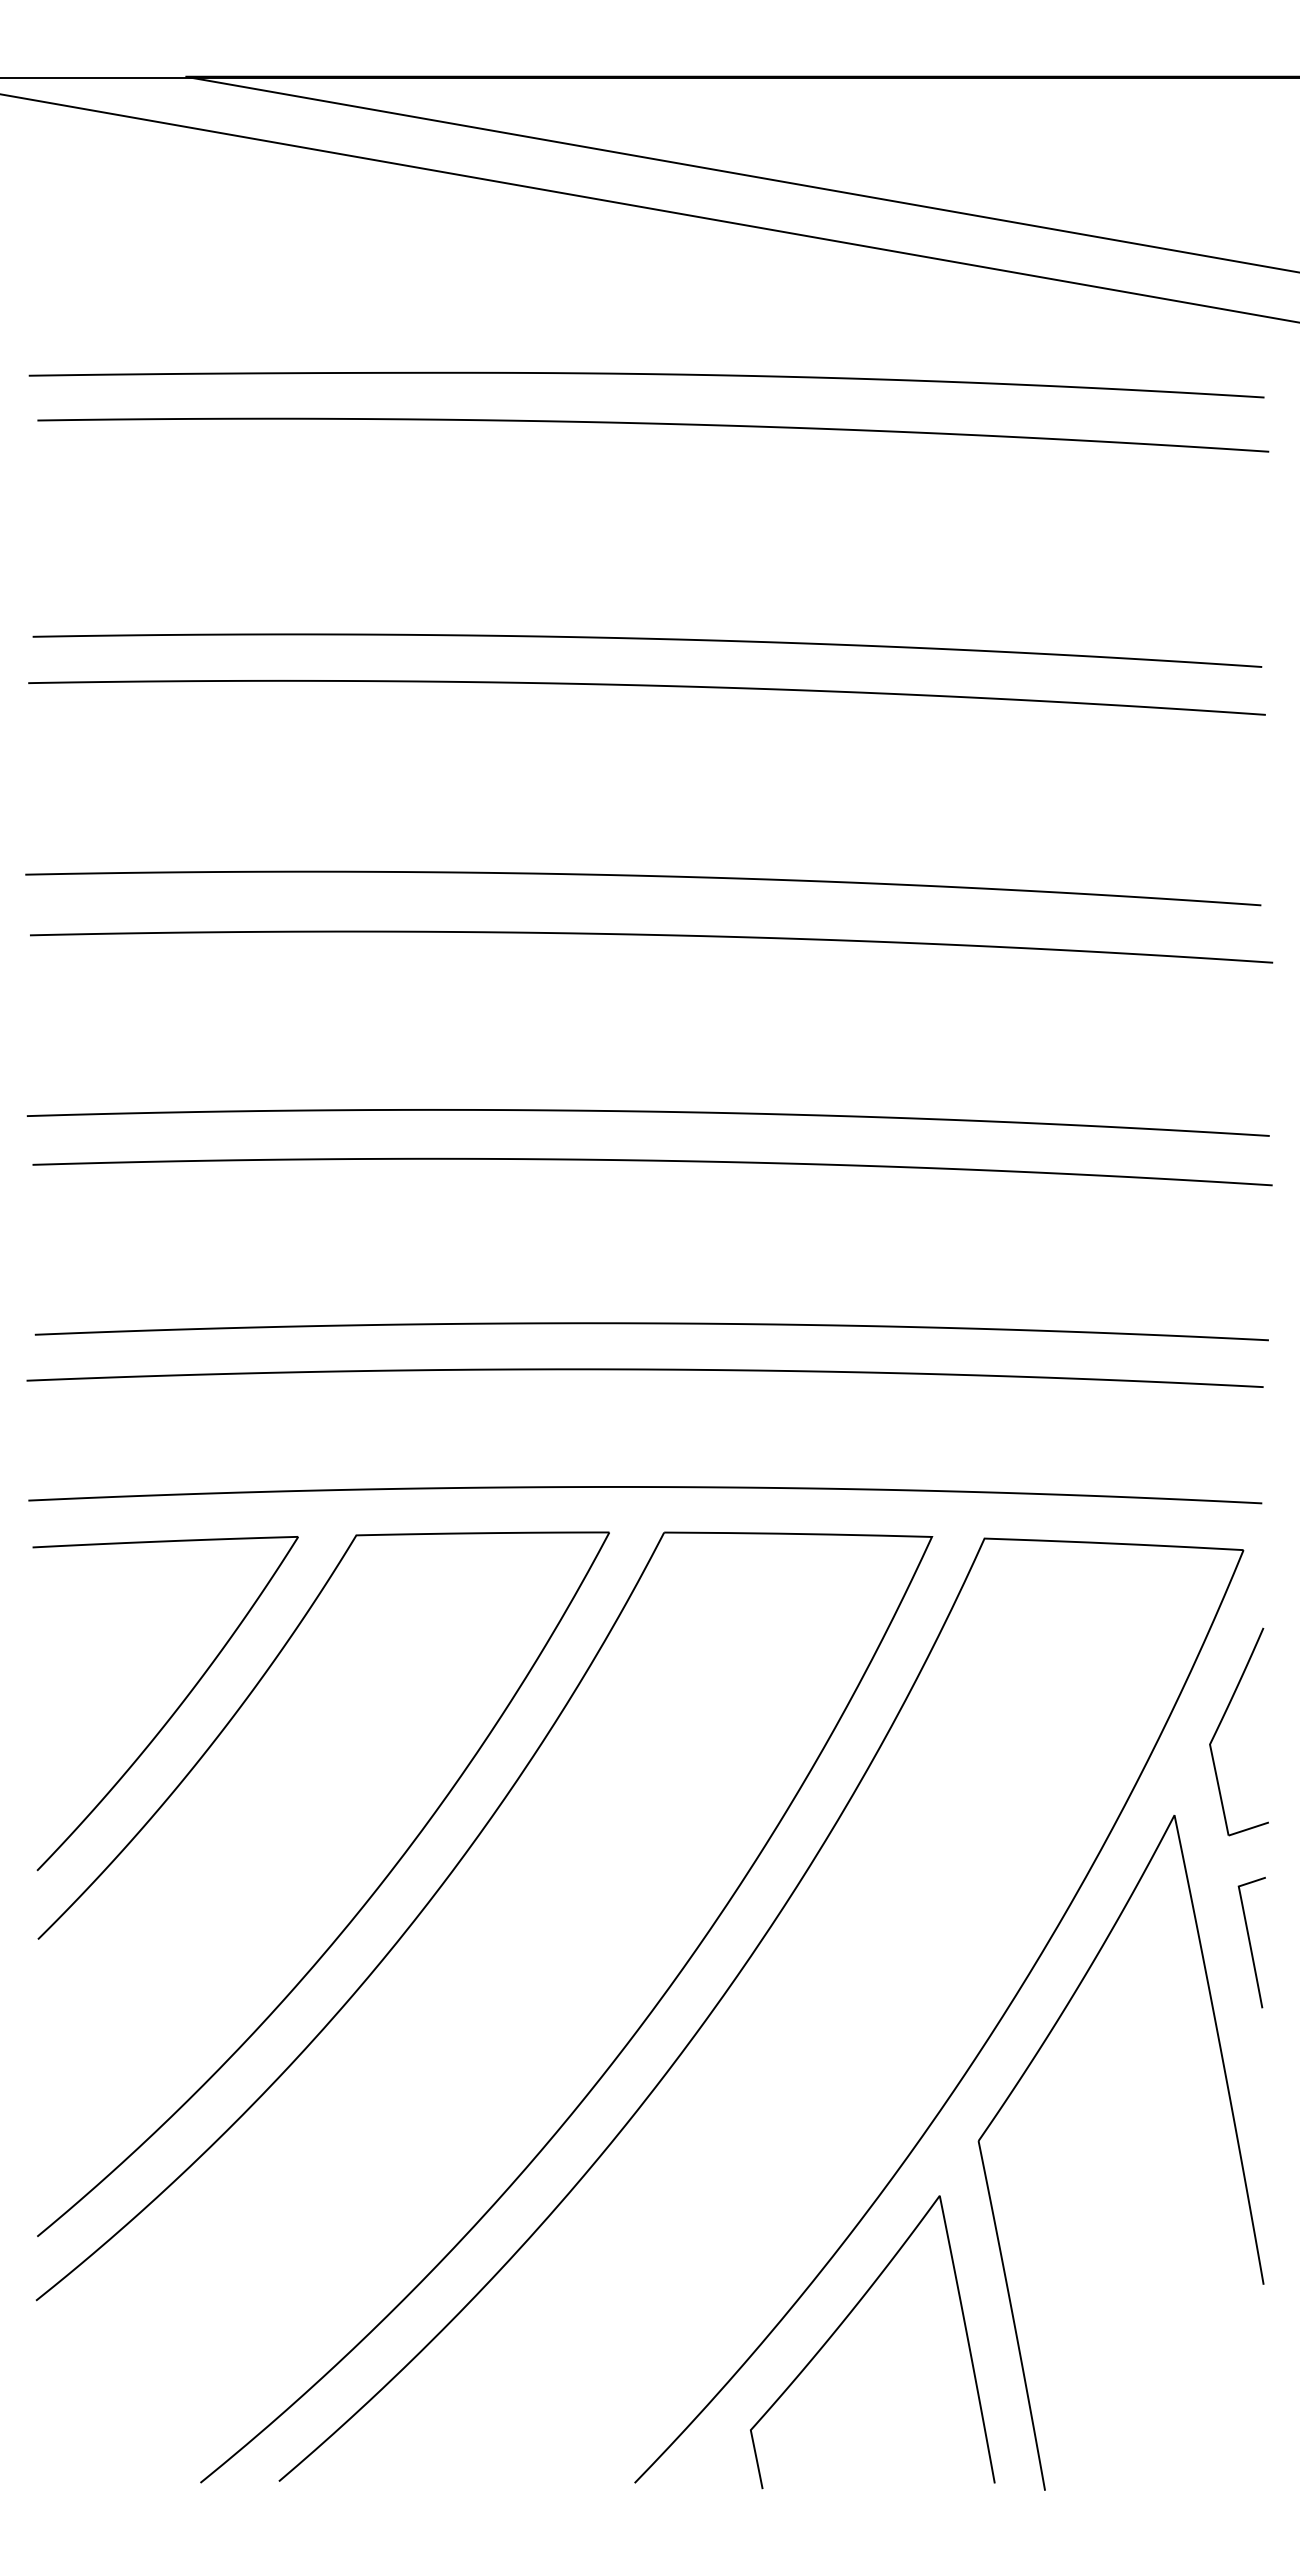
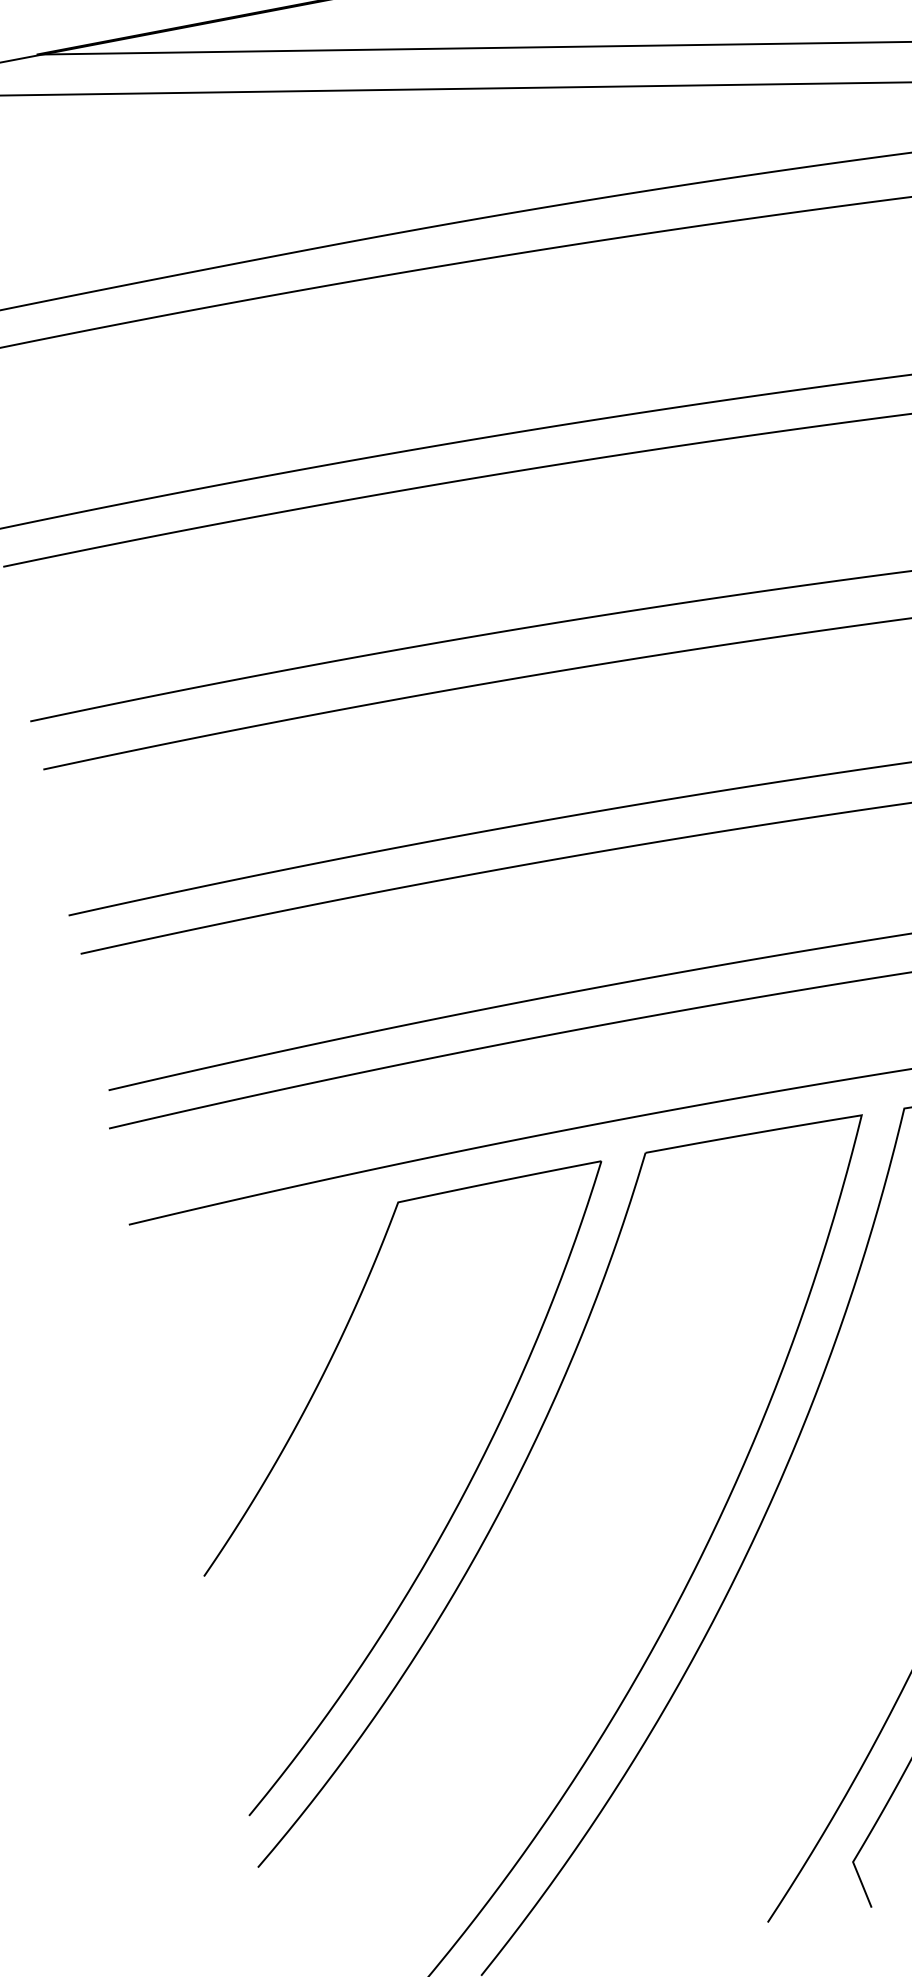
part: (174, 1711) -> (278, 1372), removed

